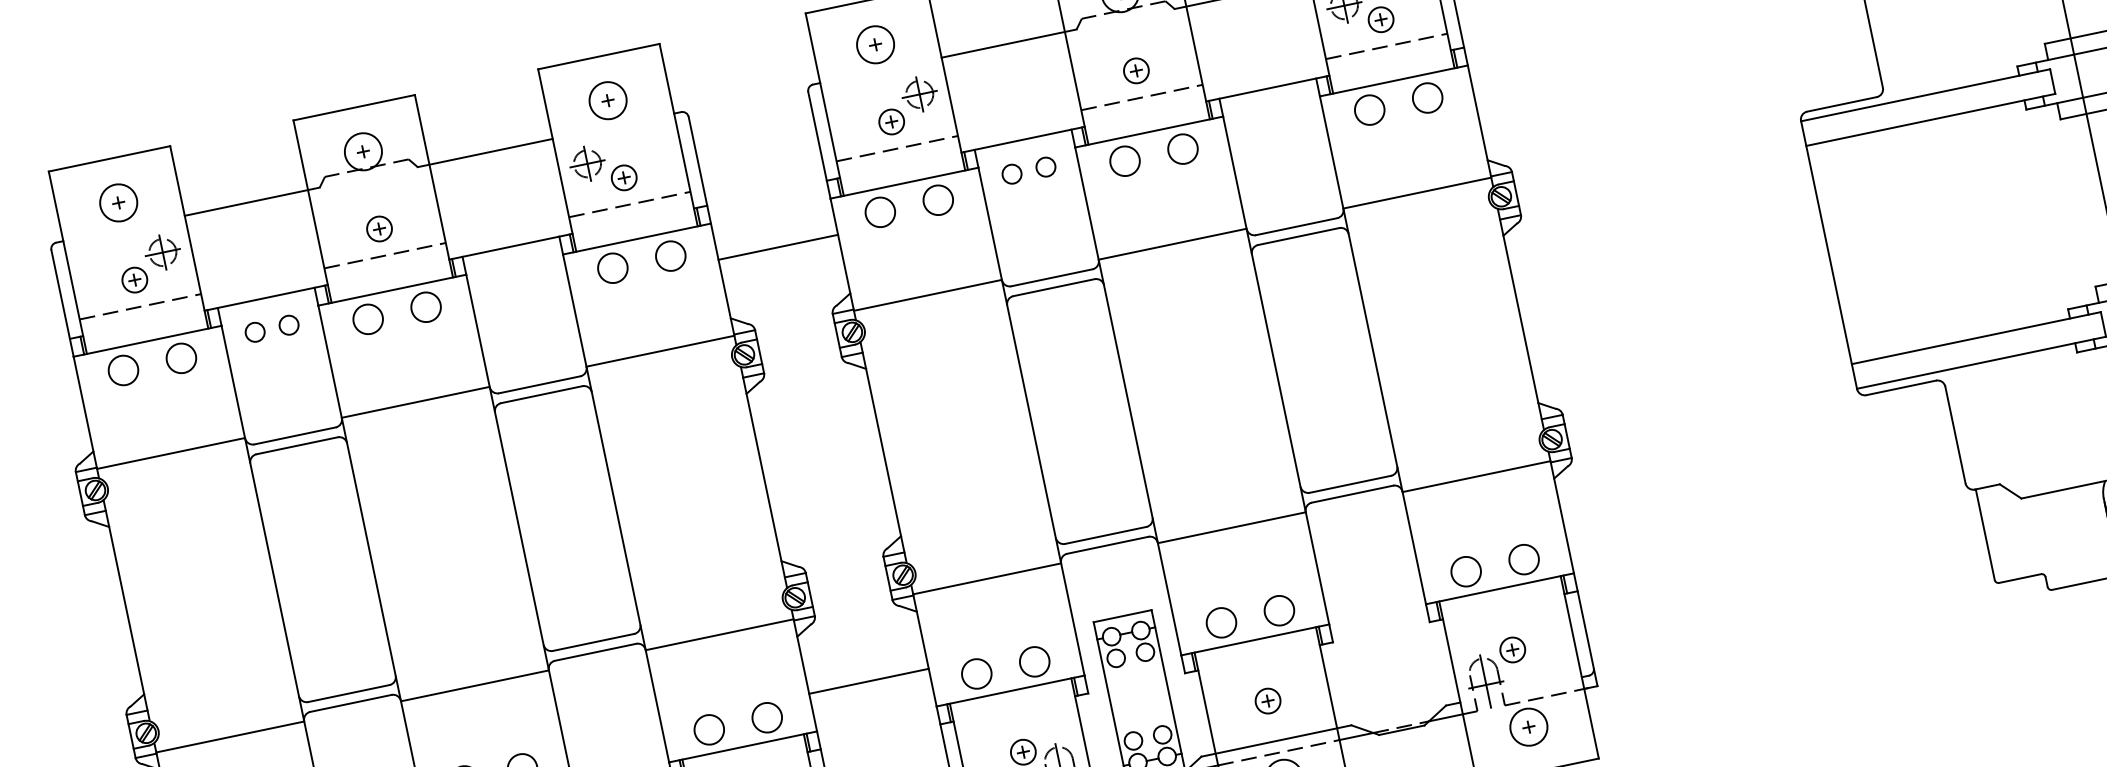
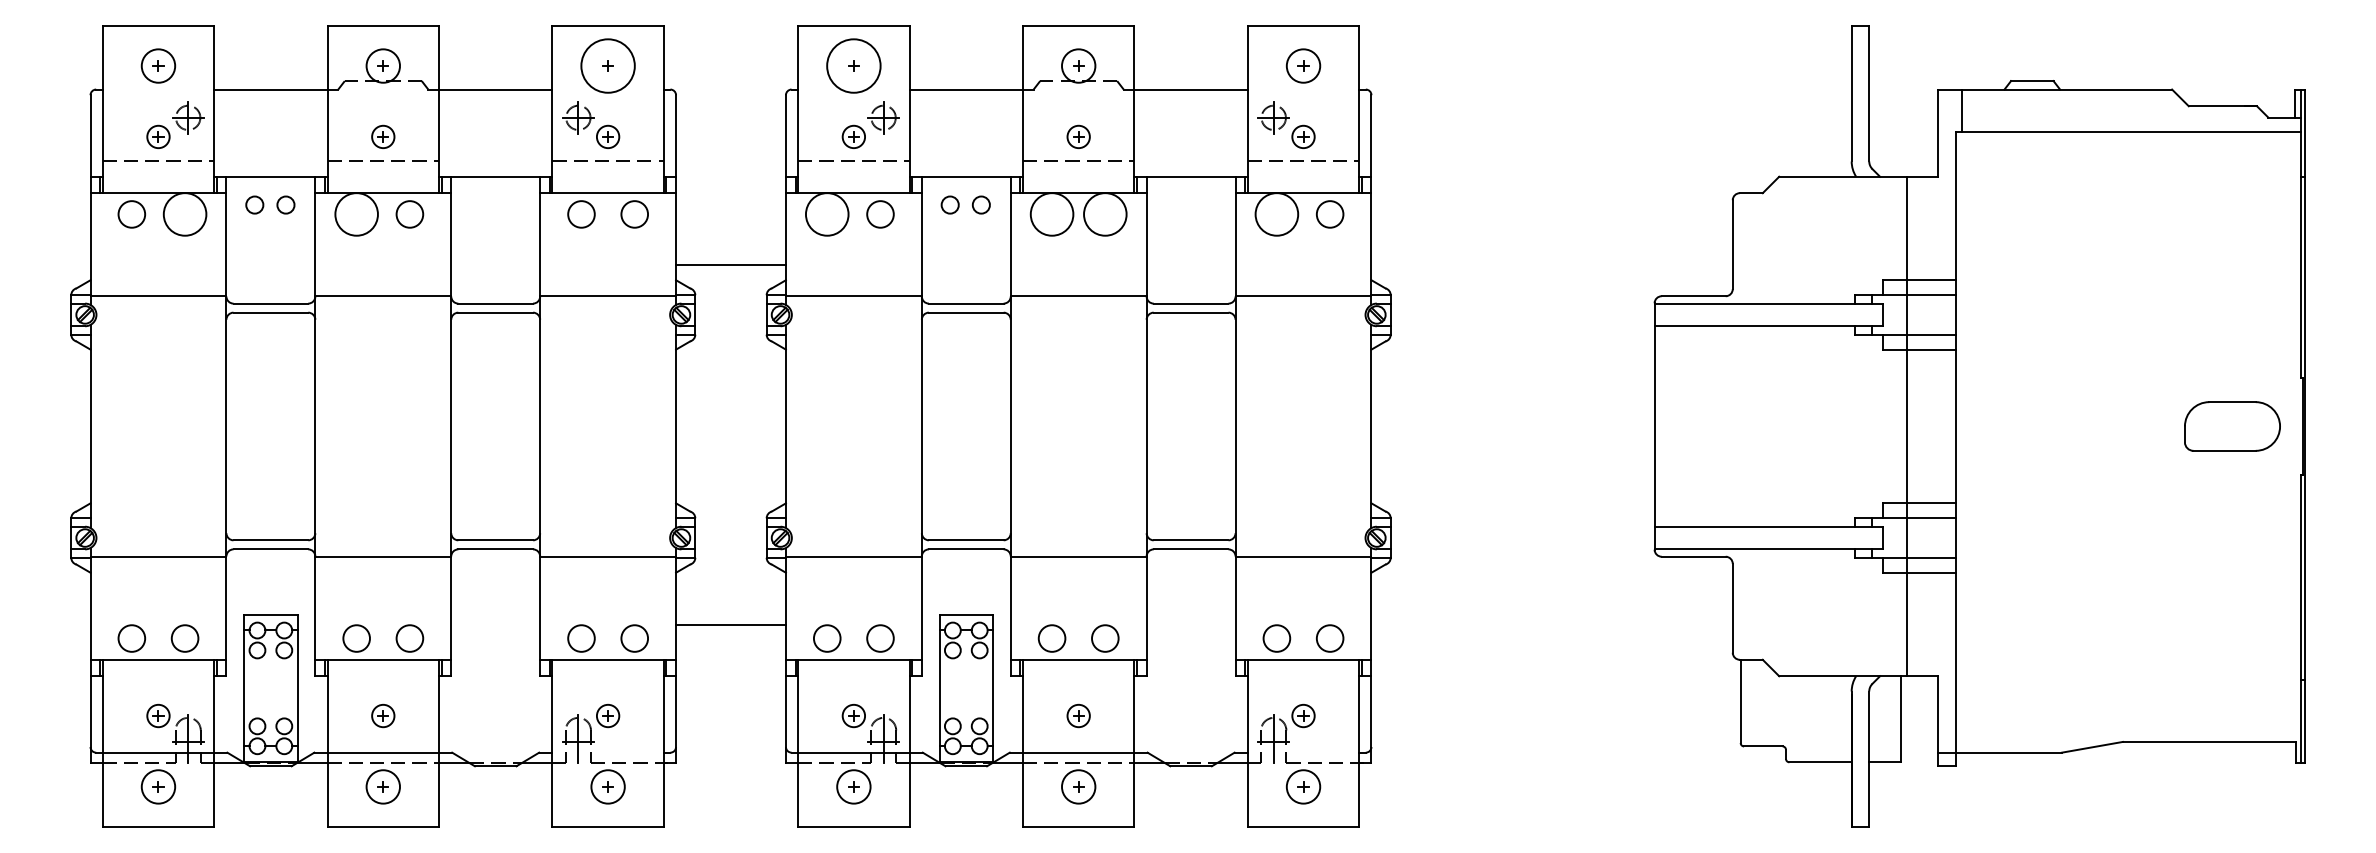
circle: (875, 44) -> (853, 65), size x1.6
circle: (607, 100) -> (607, 65), size x1.6
circle: (1369, 110) -> (1276, 214), size x1.6
circle: (1183, 149) -> (1105, 214), size x1.6
circle: (1124, 161) -> (1051, 214), size x1.6
circle: (879, 212) -> (826, 214), size x1.6
line: (777, 247) -> (730, 265), moved
circle: (367, 319) -> (356, 214), size x1.6
circle: (180, 358) -> (184, 214), size x1.6

